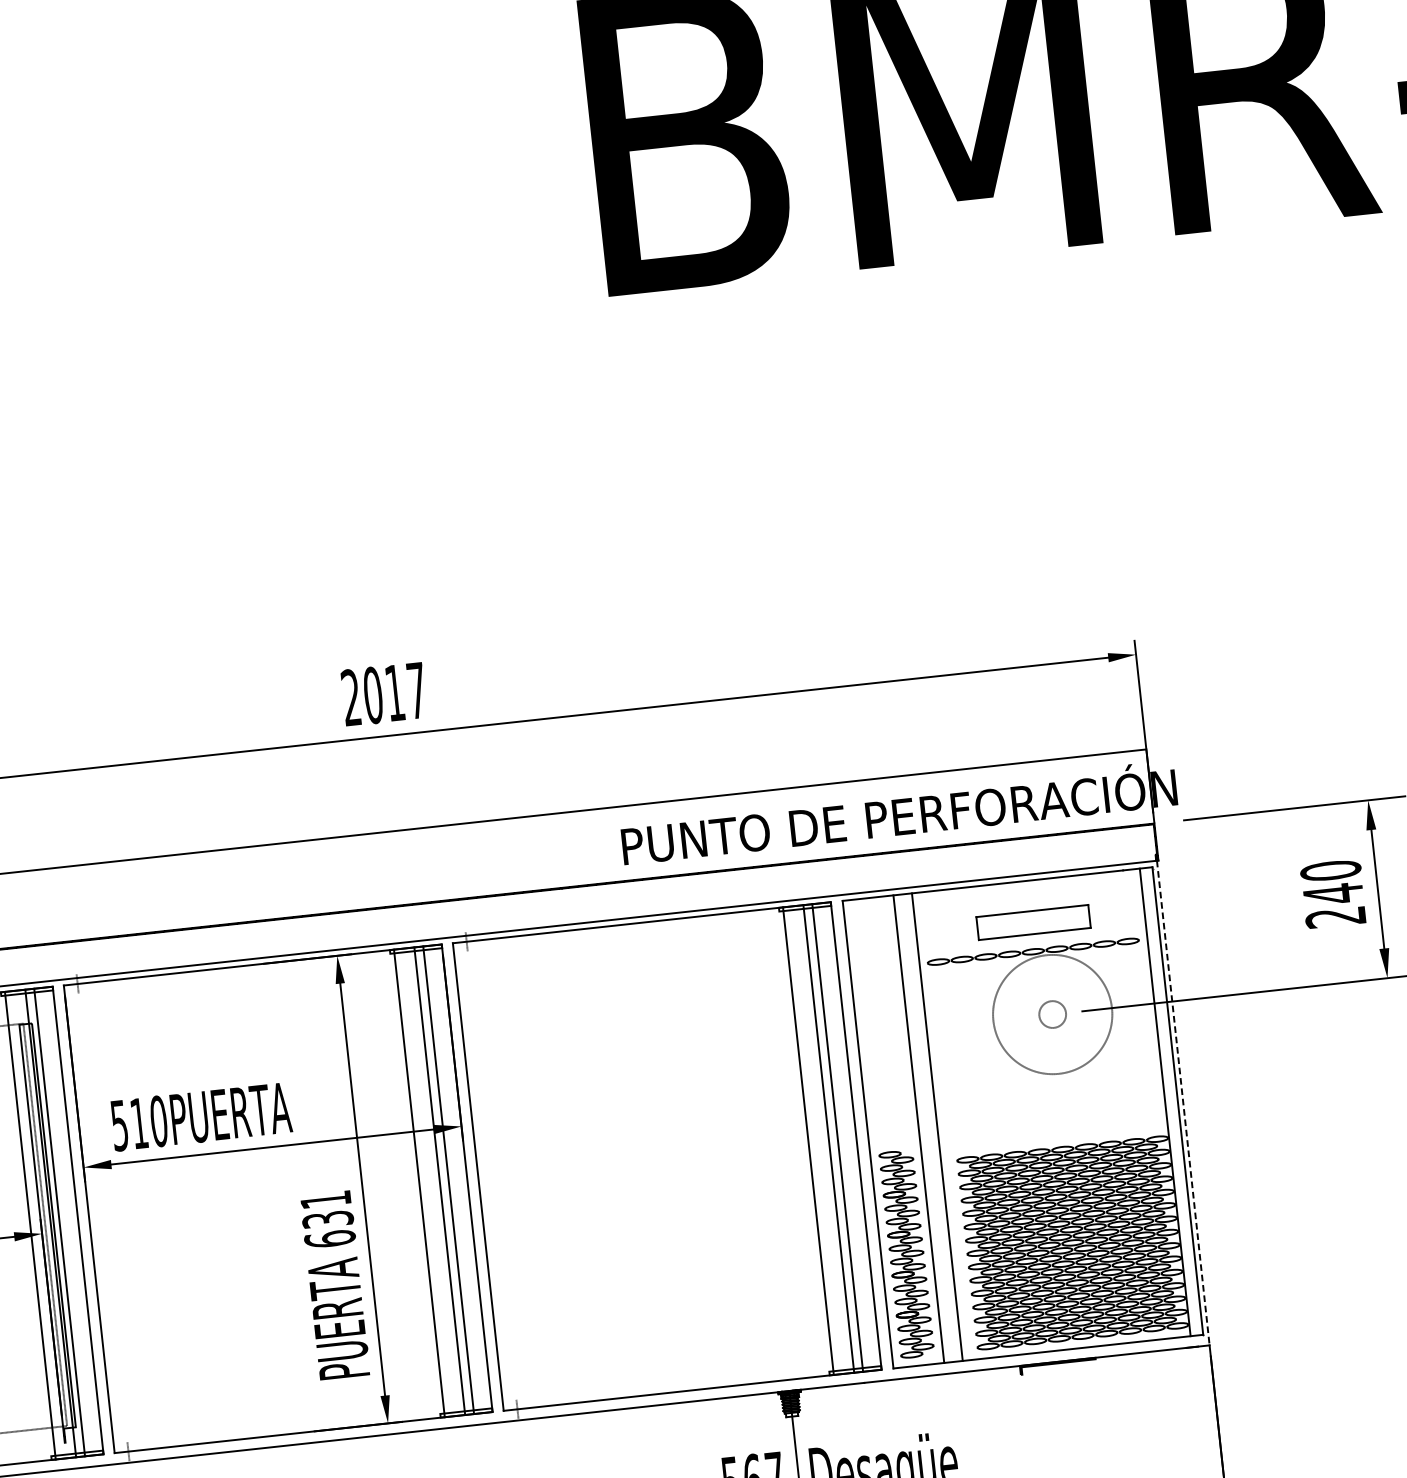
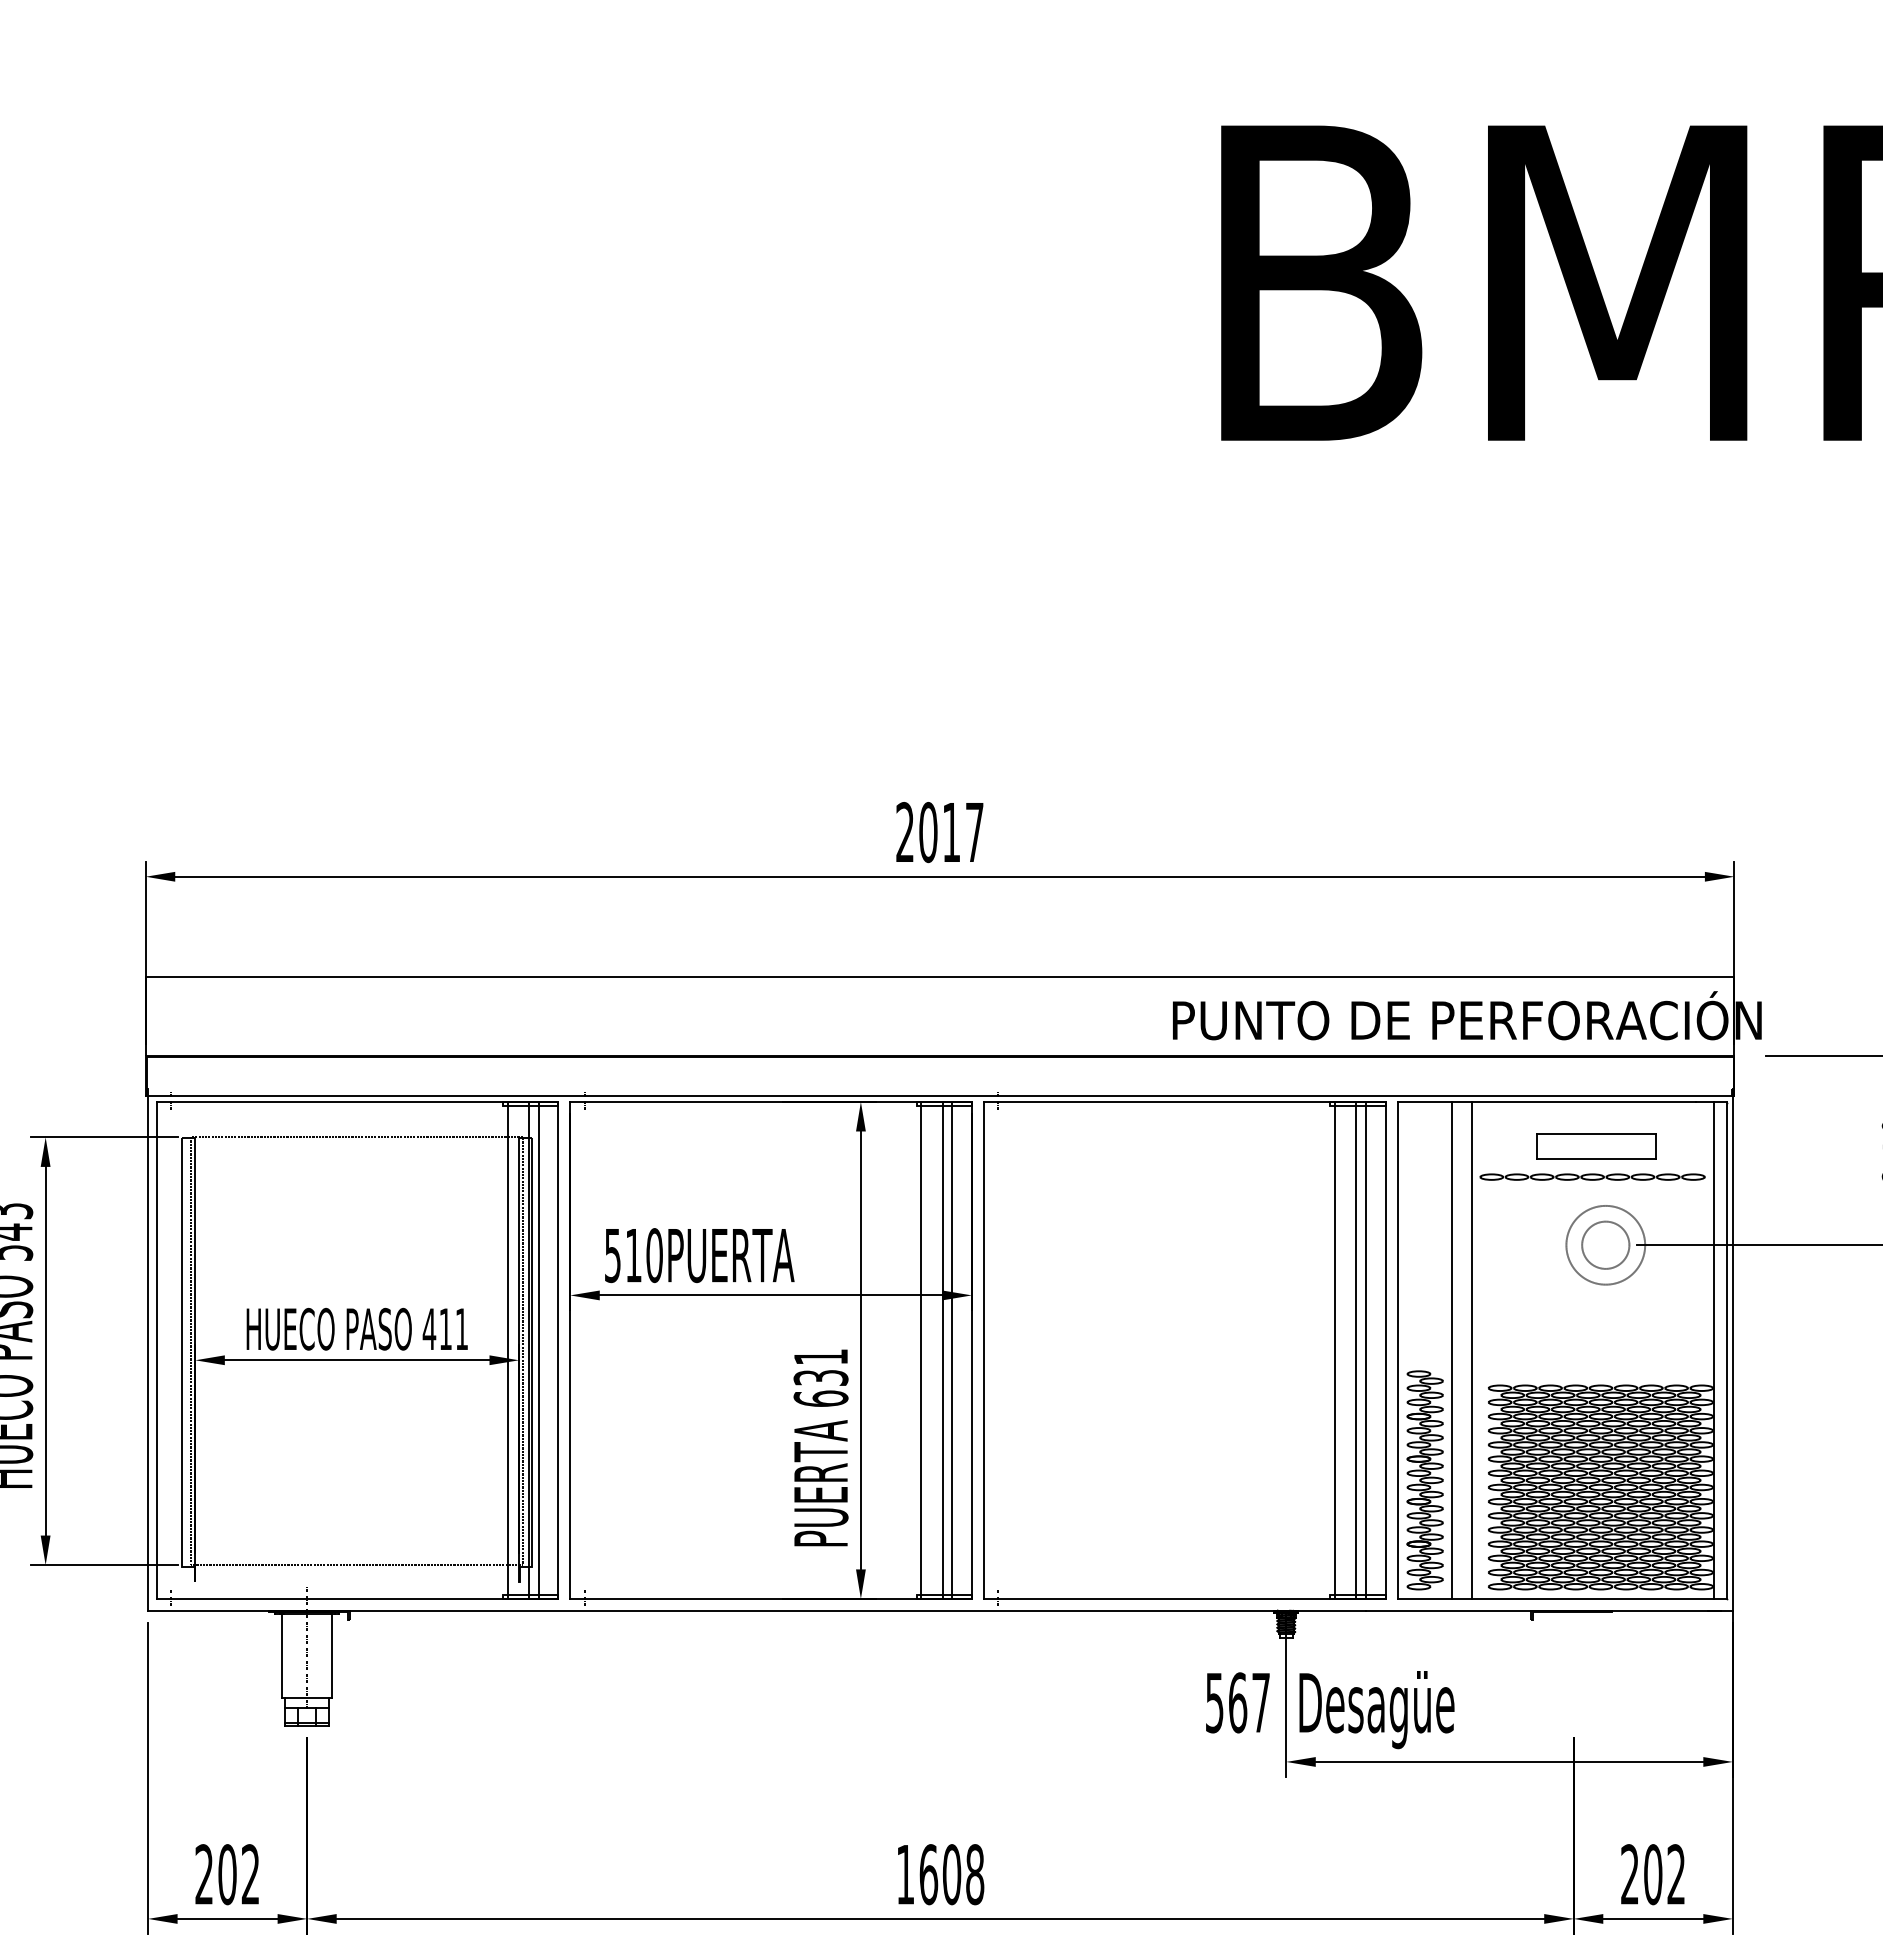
circle: (1052, 1013) -> (1605, 1244), size x0.62
circle: (1052, 1013) -> (1605, 1244), size x1.67
line: (1182, 1103) -> (1732, 1353), dashed -> solid

